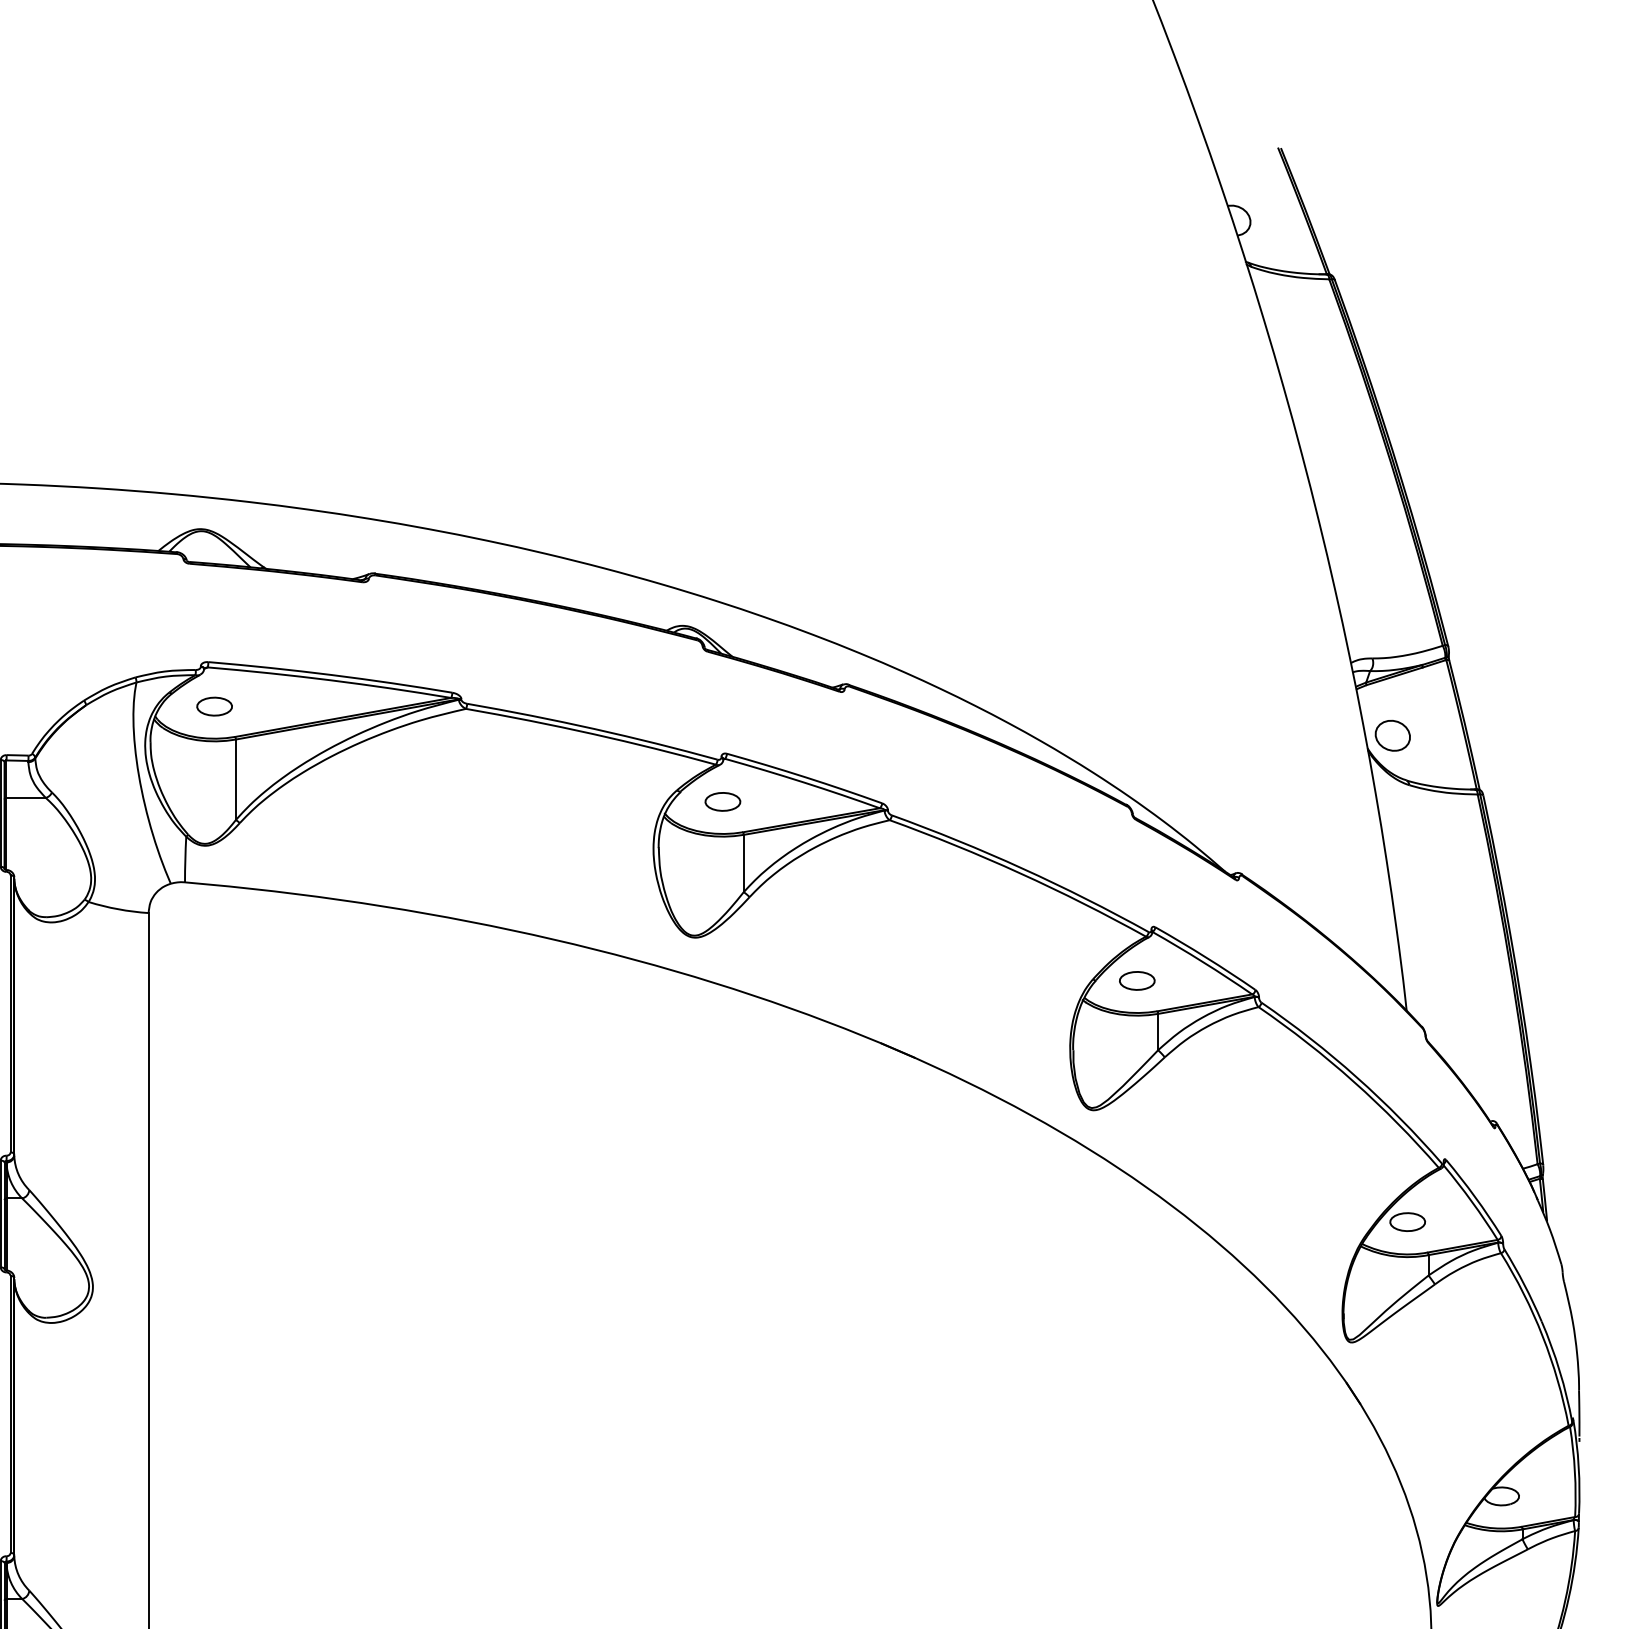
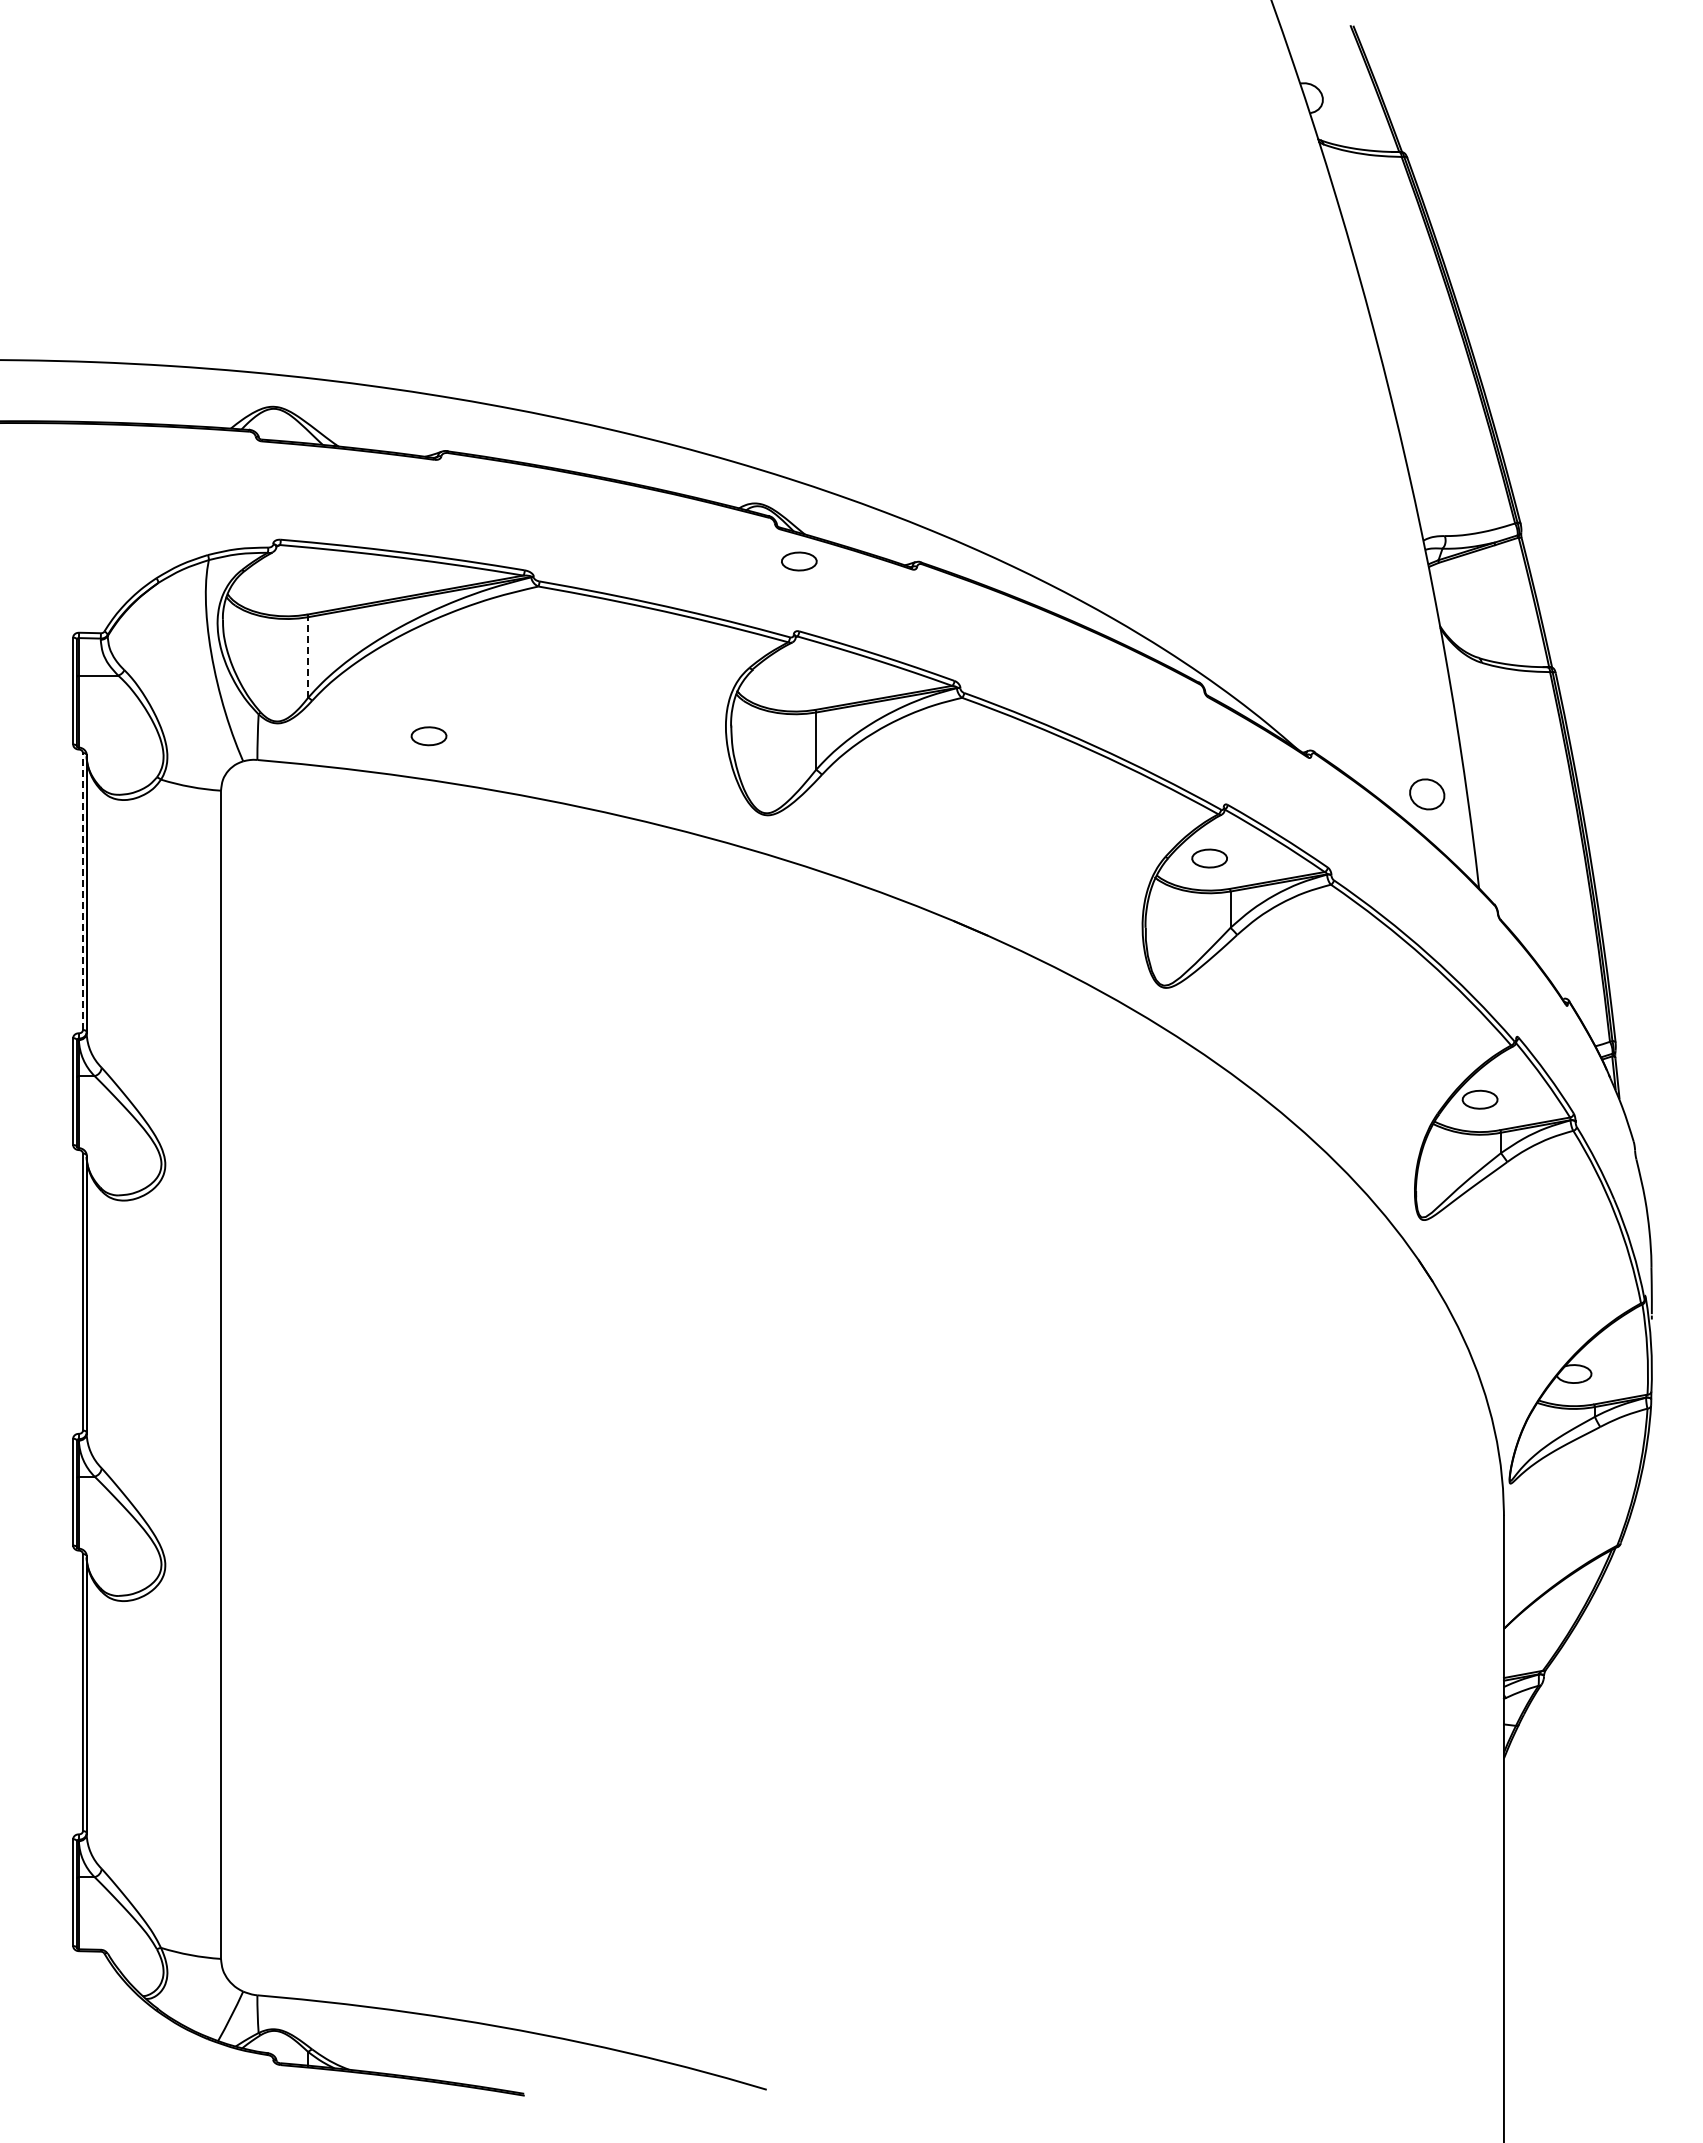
part: (214, 706) -> (428, 736), moved
part: (1393, 735) -> (1427, 794), moved
line: (236, 778) -> (308, 656), solid -> dashed
part: (723, 801) -> (799, 561), moved
line: (10, 1013) -> (82, 891), solid -> dashed

